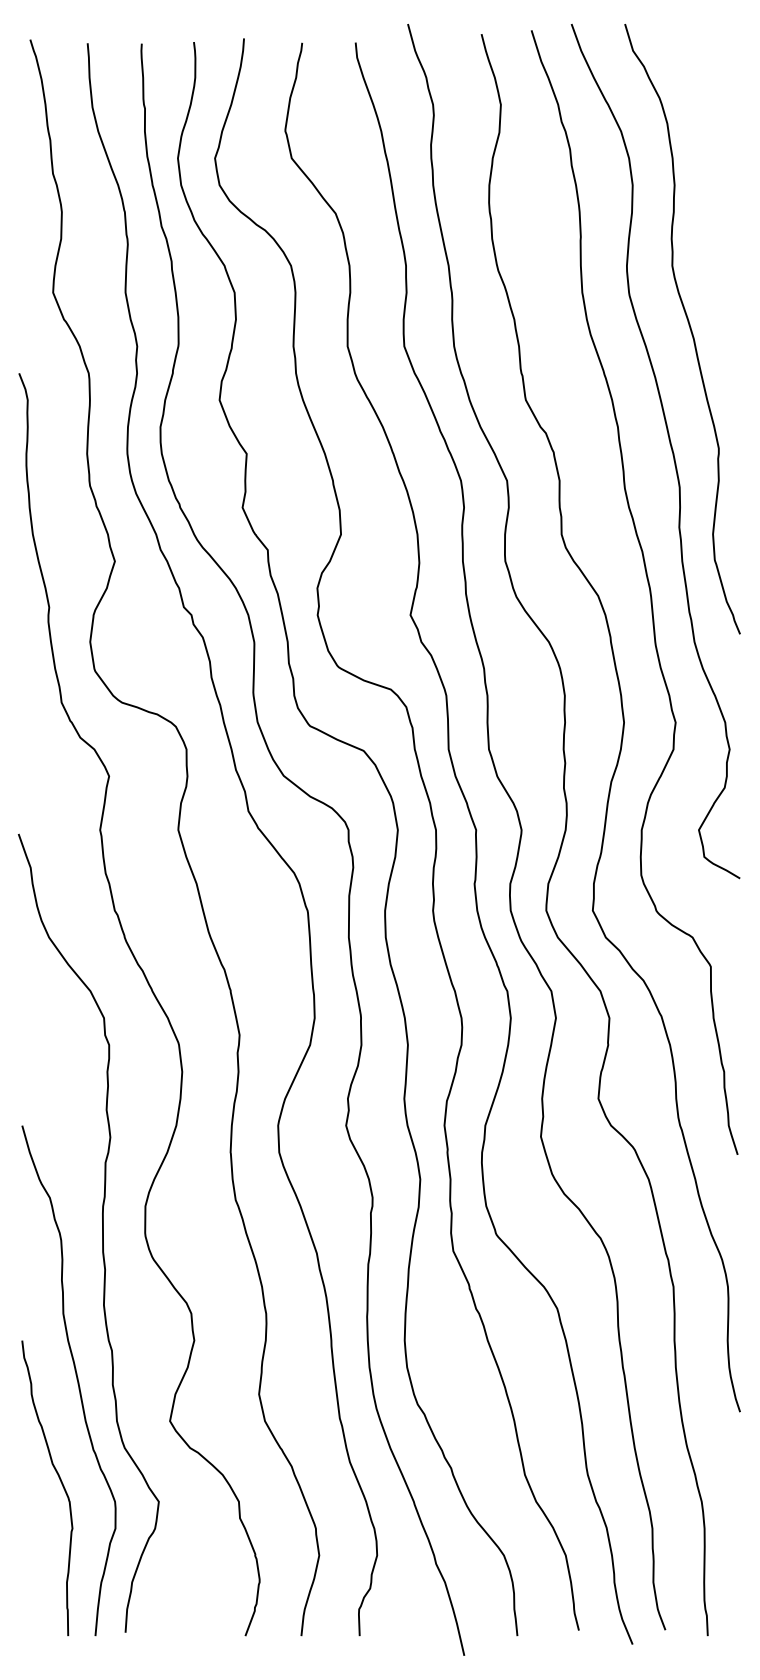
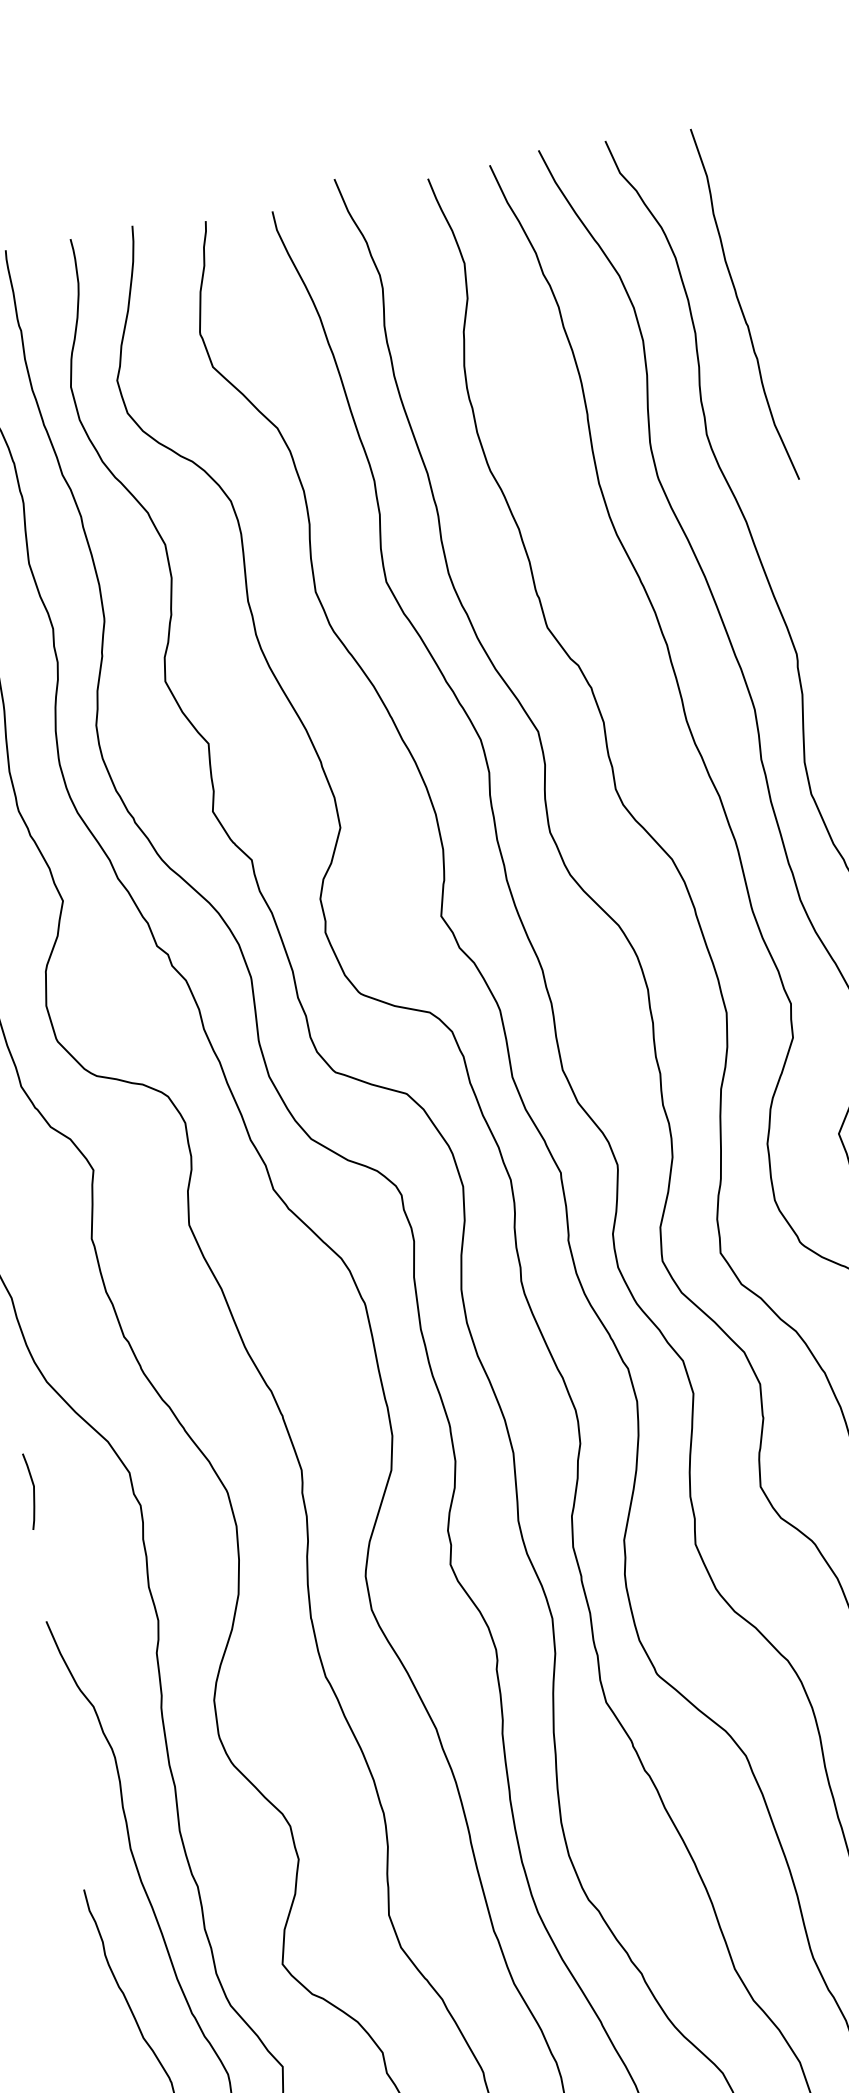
curve: (713, 167) -> (740, 304), added
curve: (26, 1021) -> (33, 1490), added

